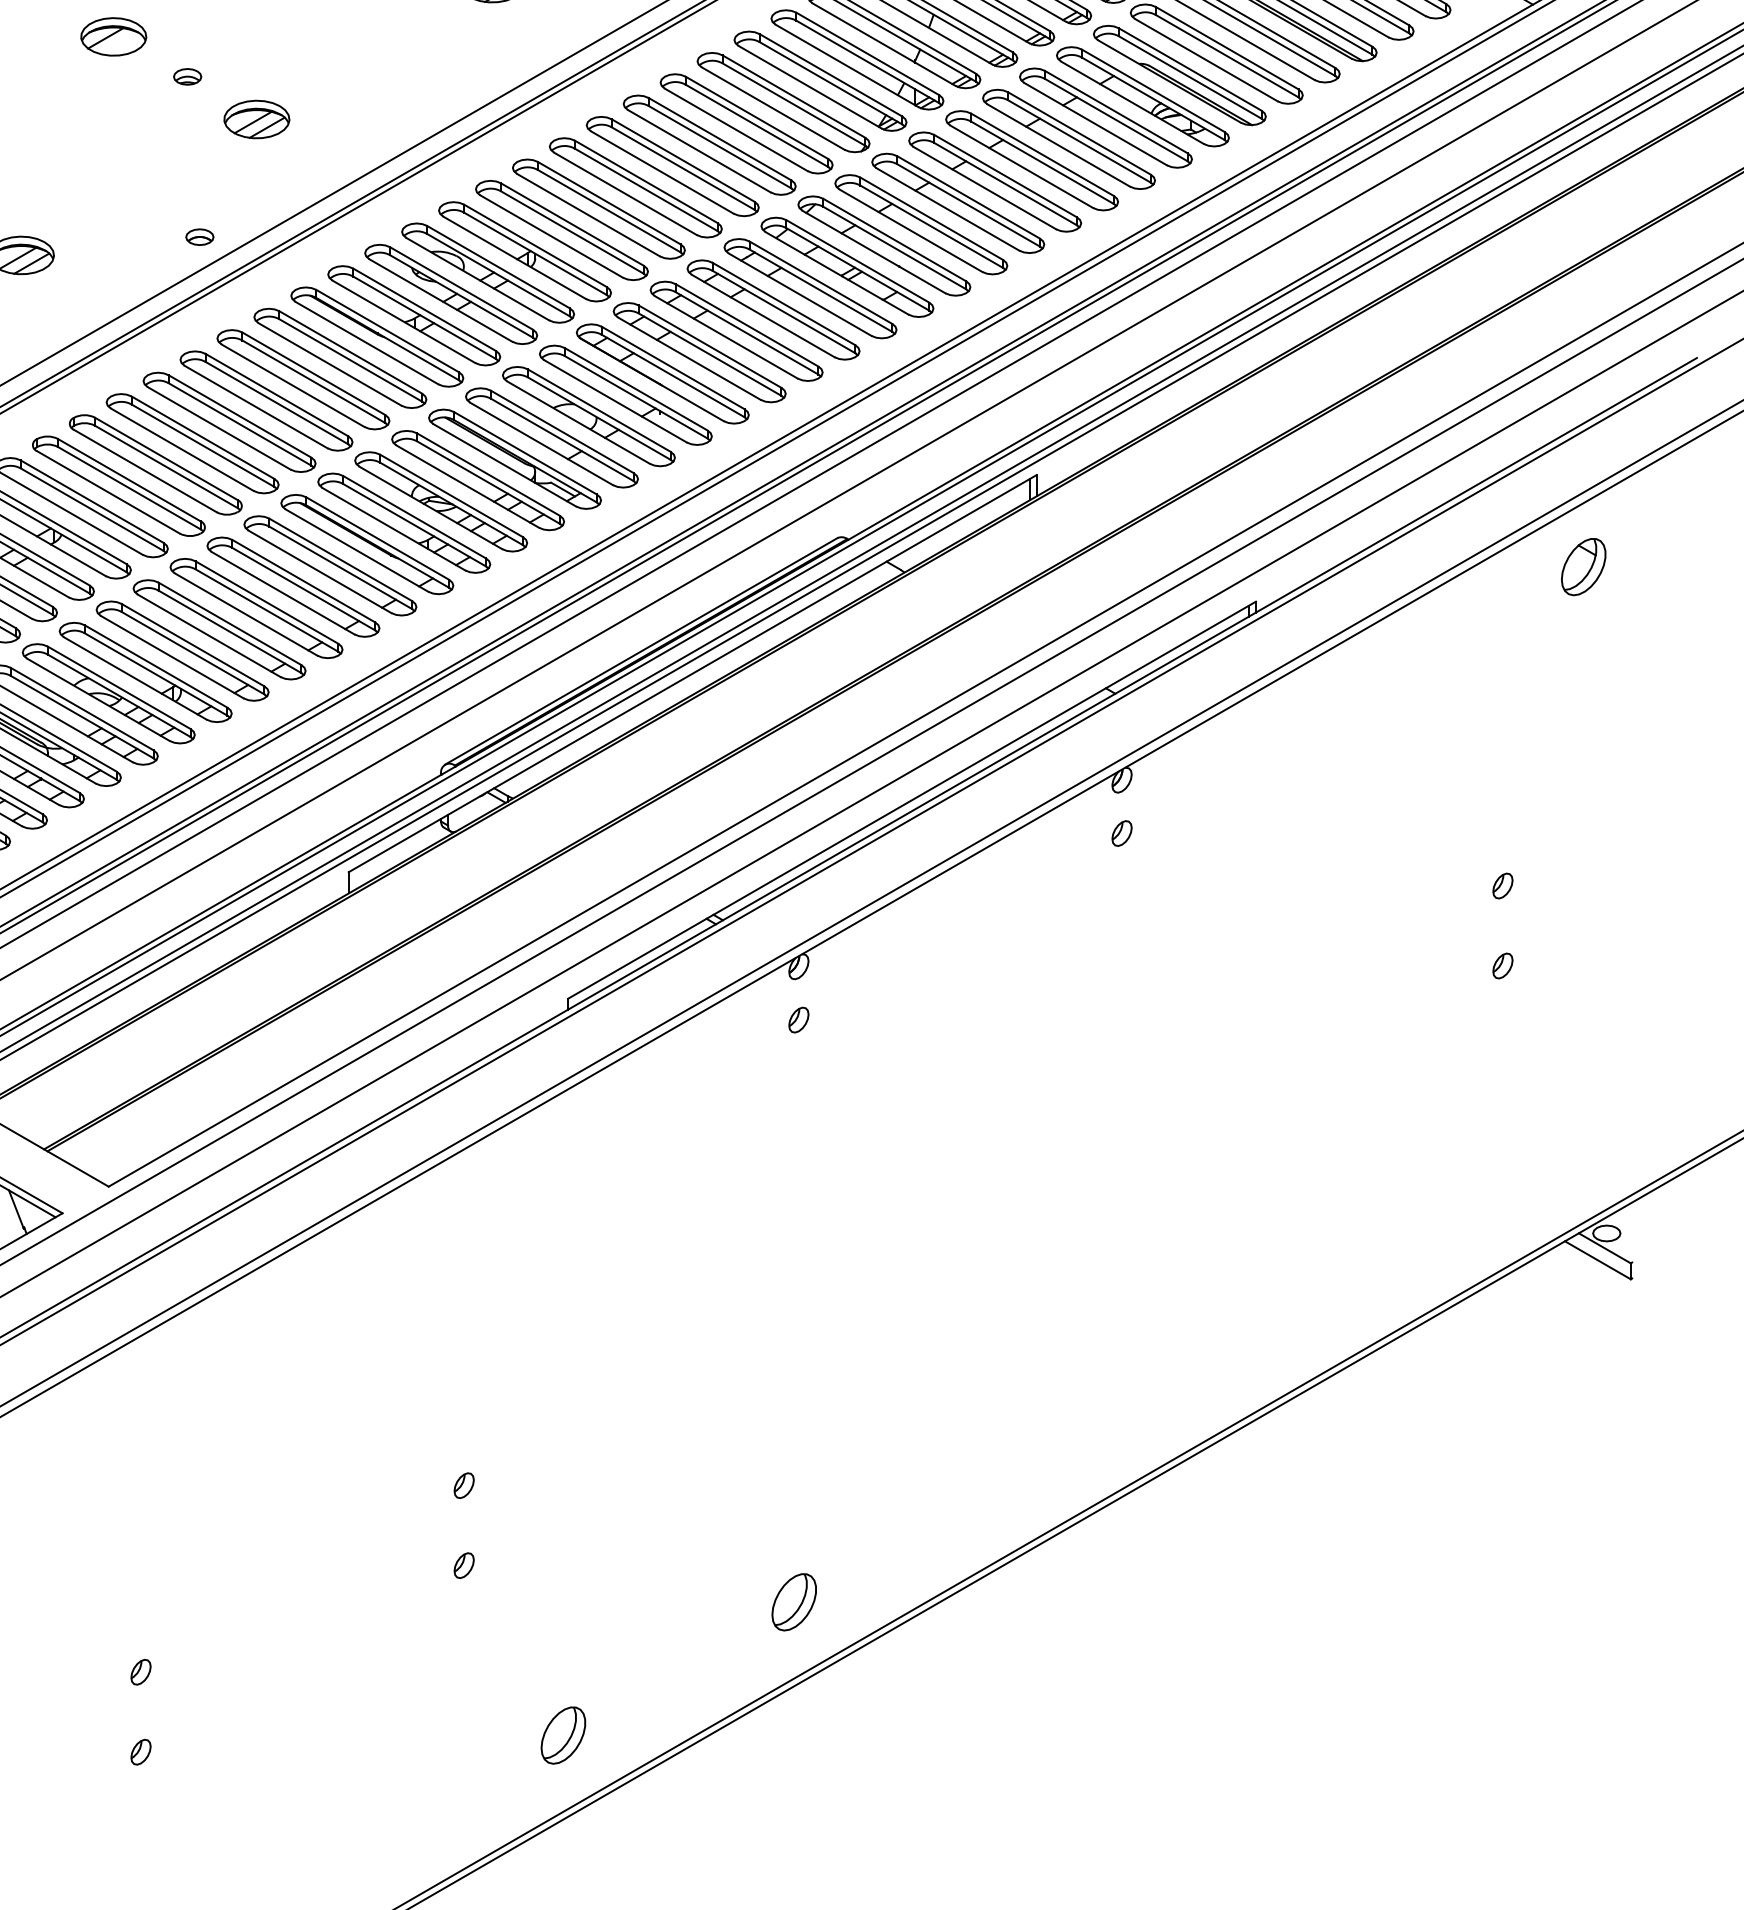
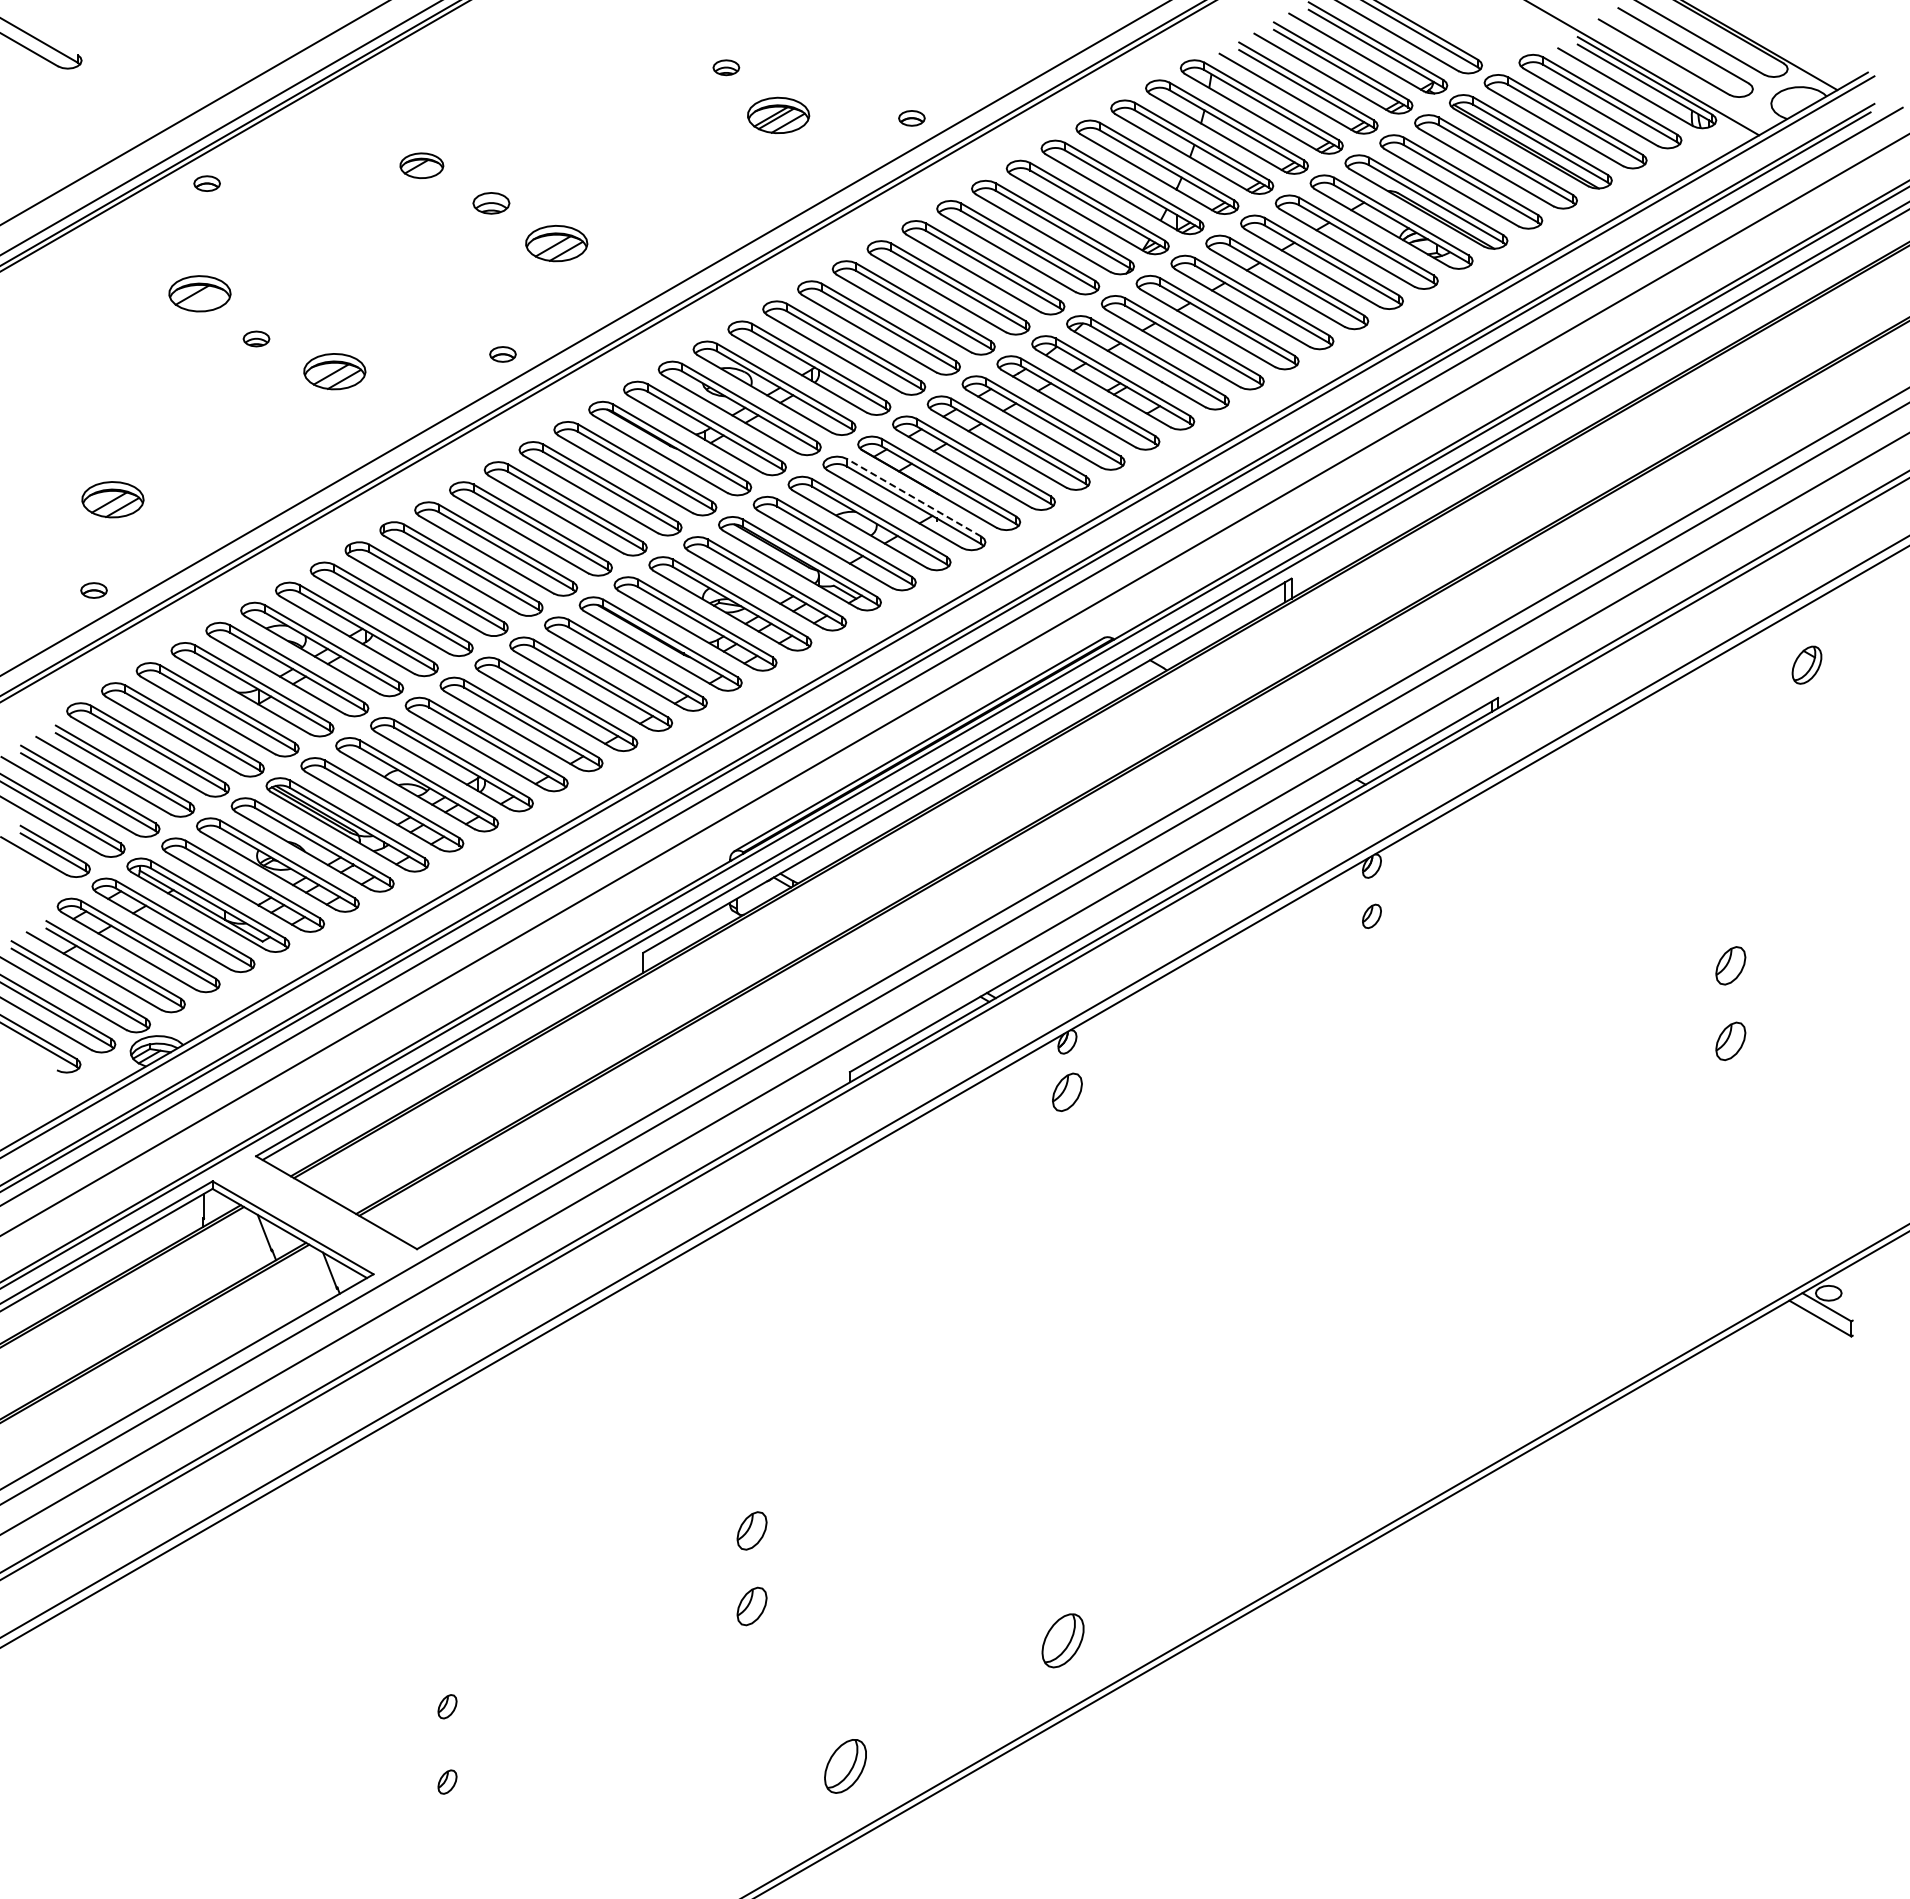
part: (113, 36) -> (421, 165), size x0.7
part: (187, 77) -> (491, 203), size x1.4
line: (636, 388) -> (914, 497), solid -> dashed
part: (1583, 566) -> (1806, 664), size x0.7
part: (1502, 885) -> (1730, 965), size x1.6
part: (1502, 965) -> (1730, 1040), size x1.6
part: (798, 1019) -> (1067, 1091), size x1.6
part: (463, 1485) -> (751, 1530), size x1.6
part: (463, 1564) -> (751, 1605), size x1.6

